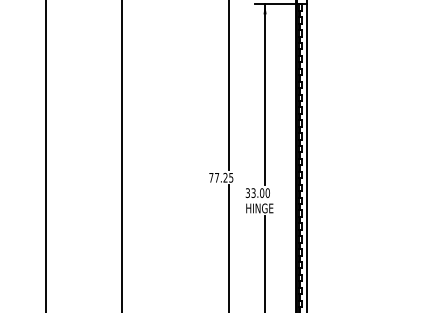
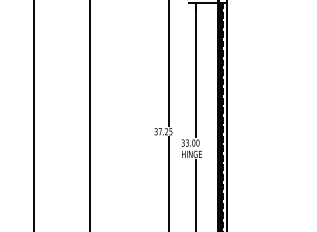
text: (211, 177) -> (156, 131), 77.25 -> 37.25

